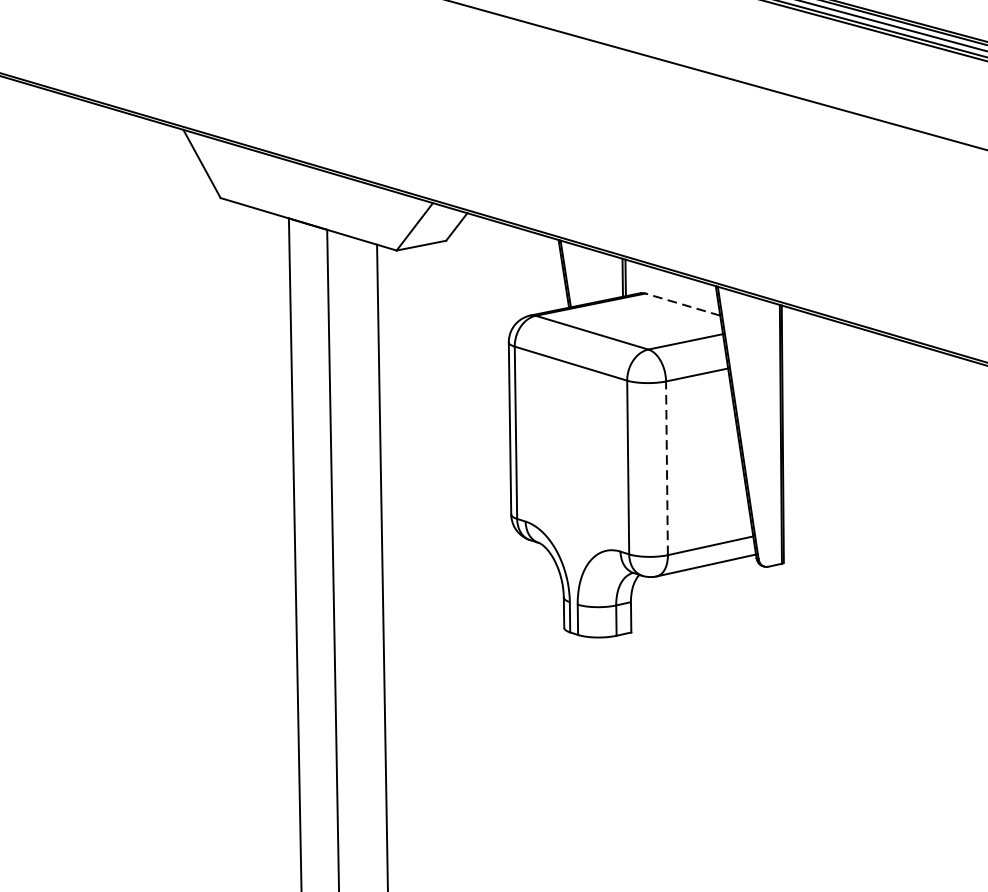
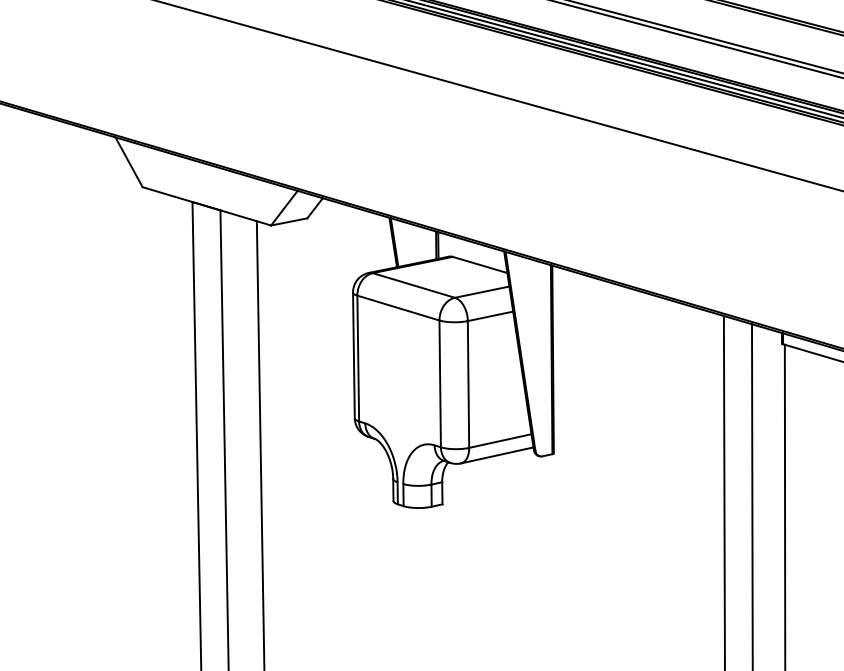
line: (682, 303) -> (479, 264), dashed -> solid
line: (666, 466) -> (468, 383), dashed -> solid

